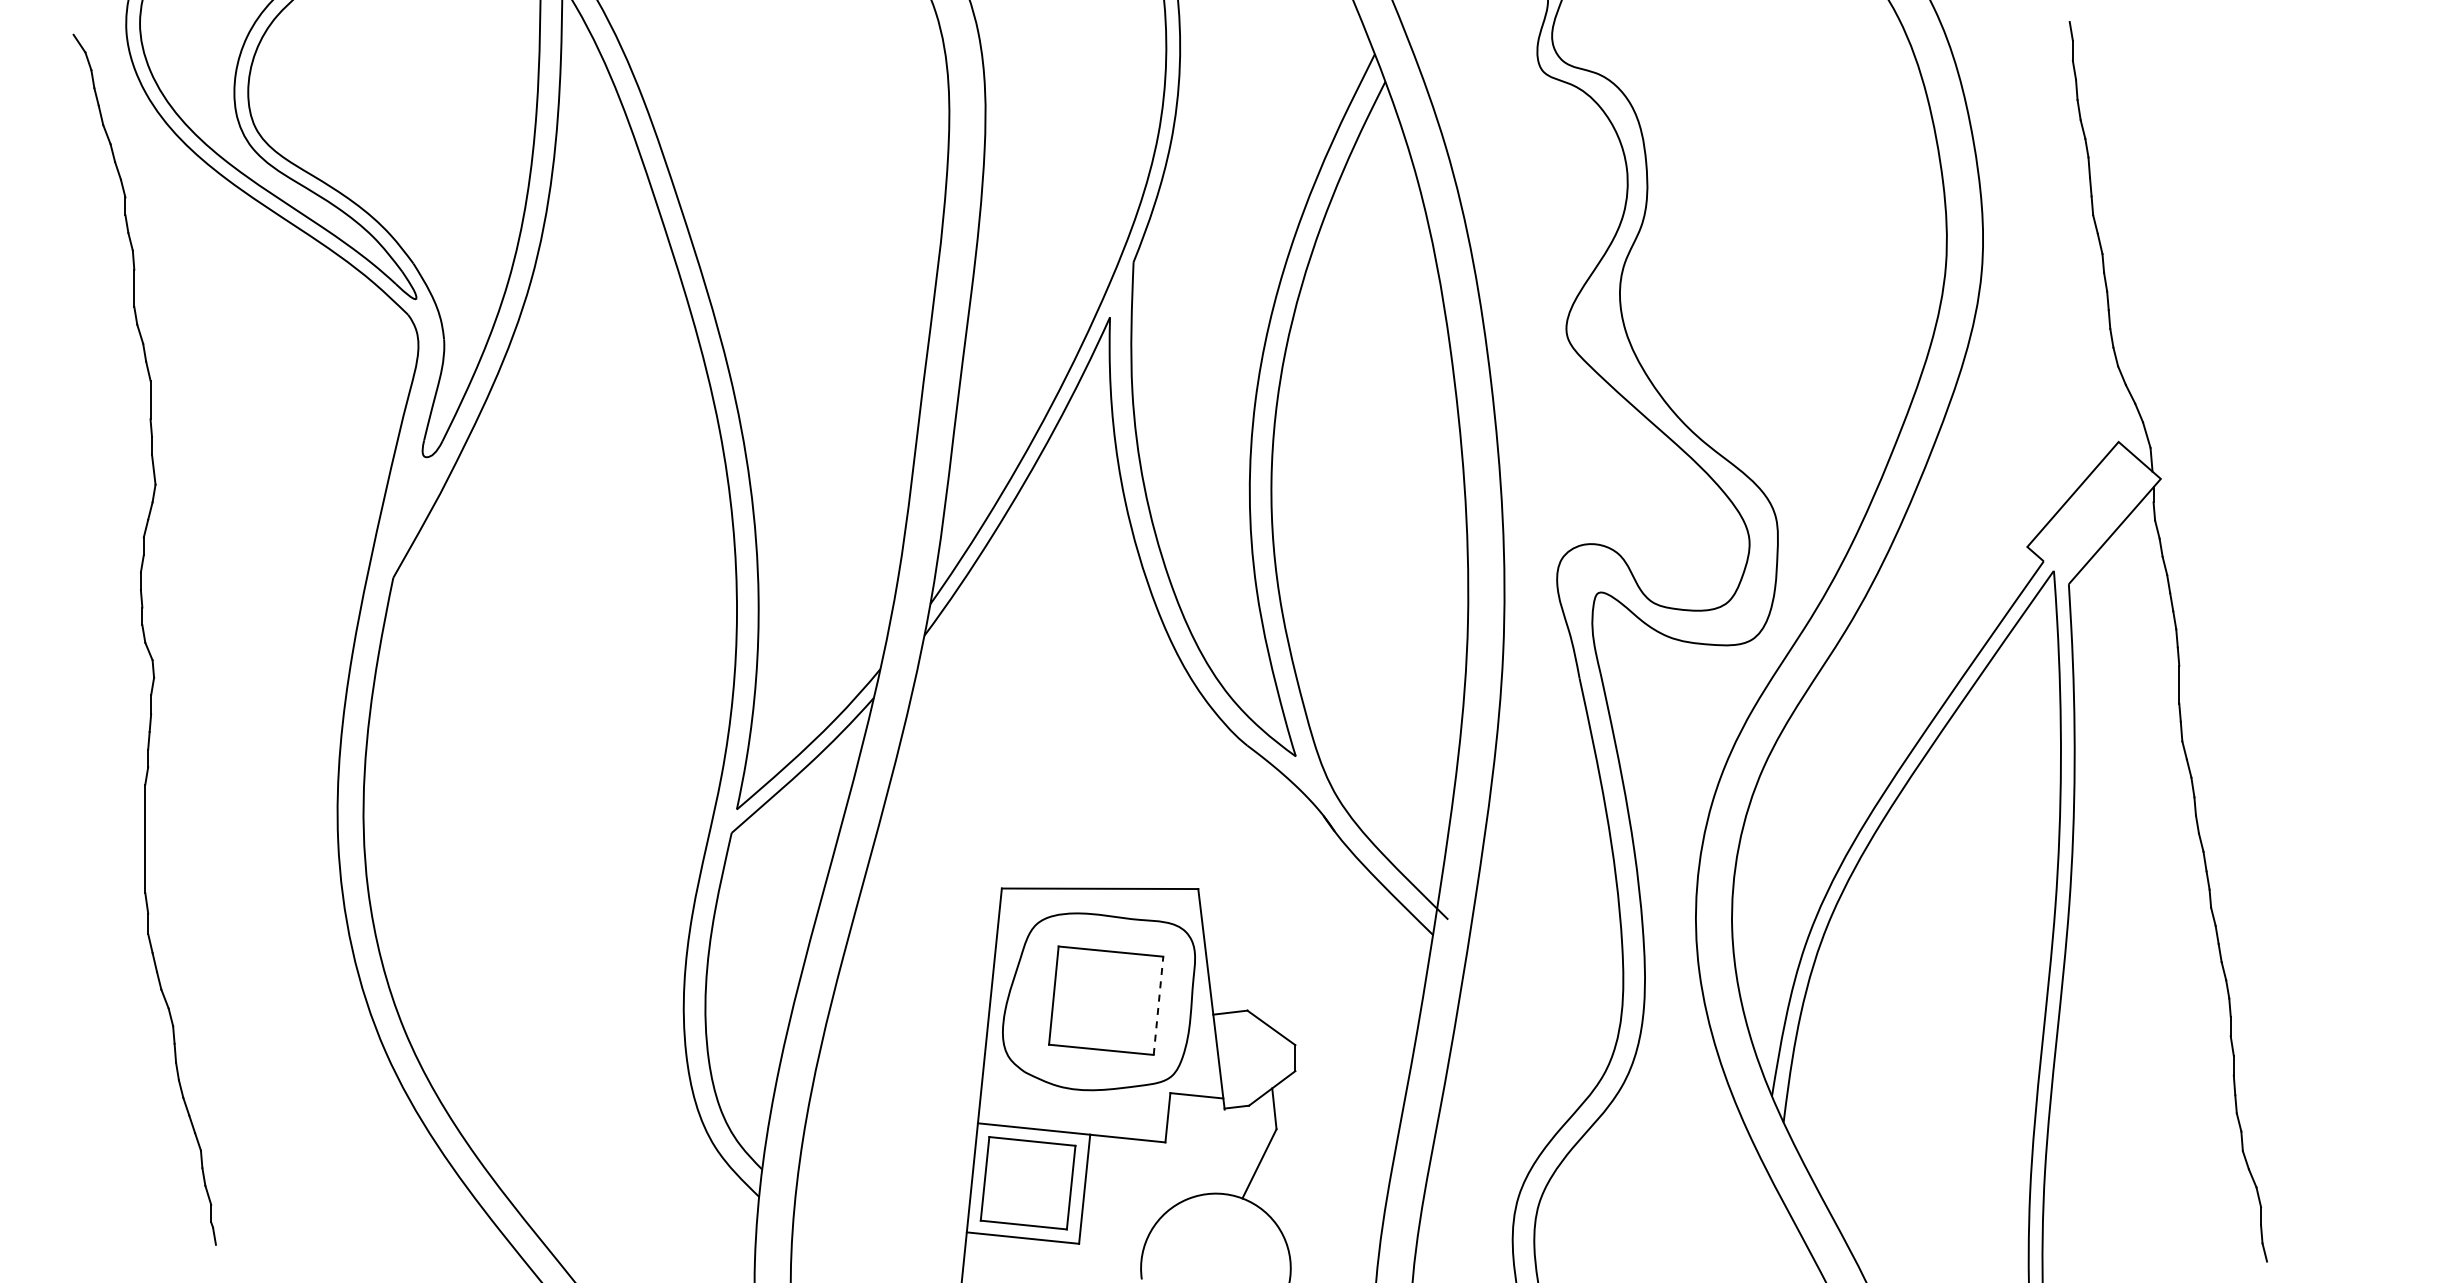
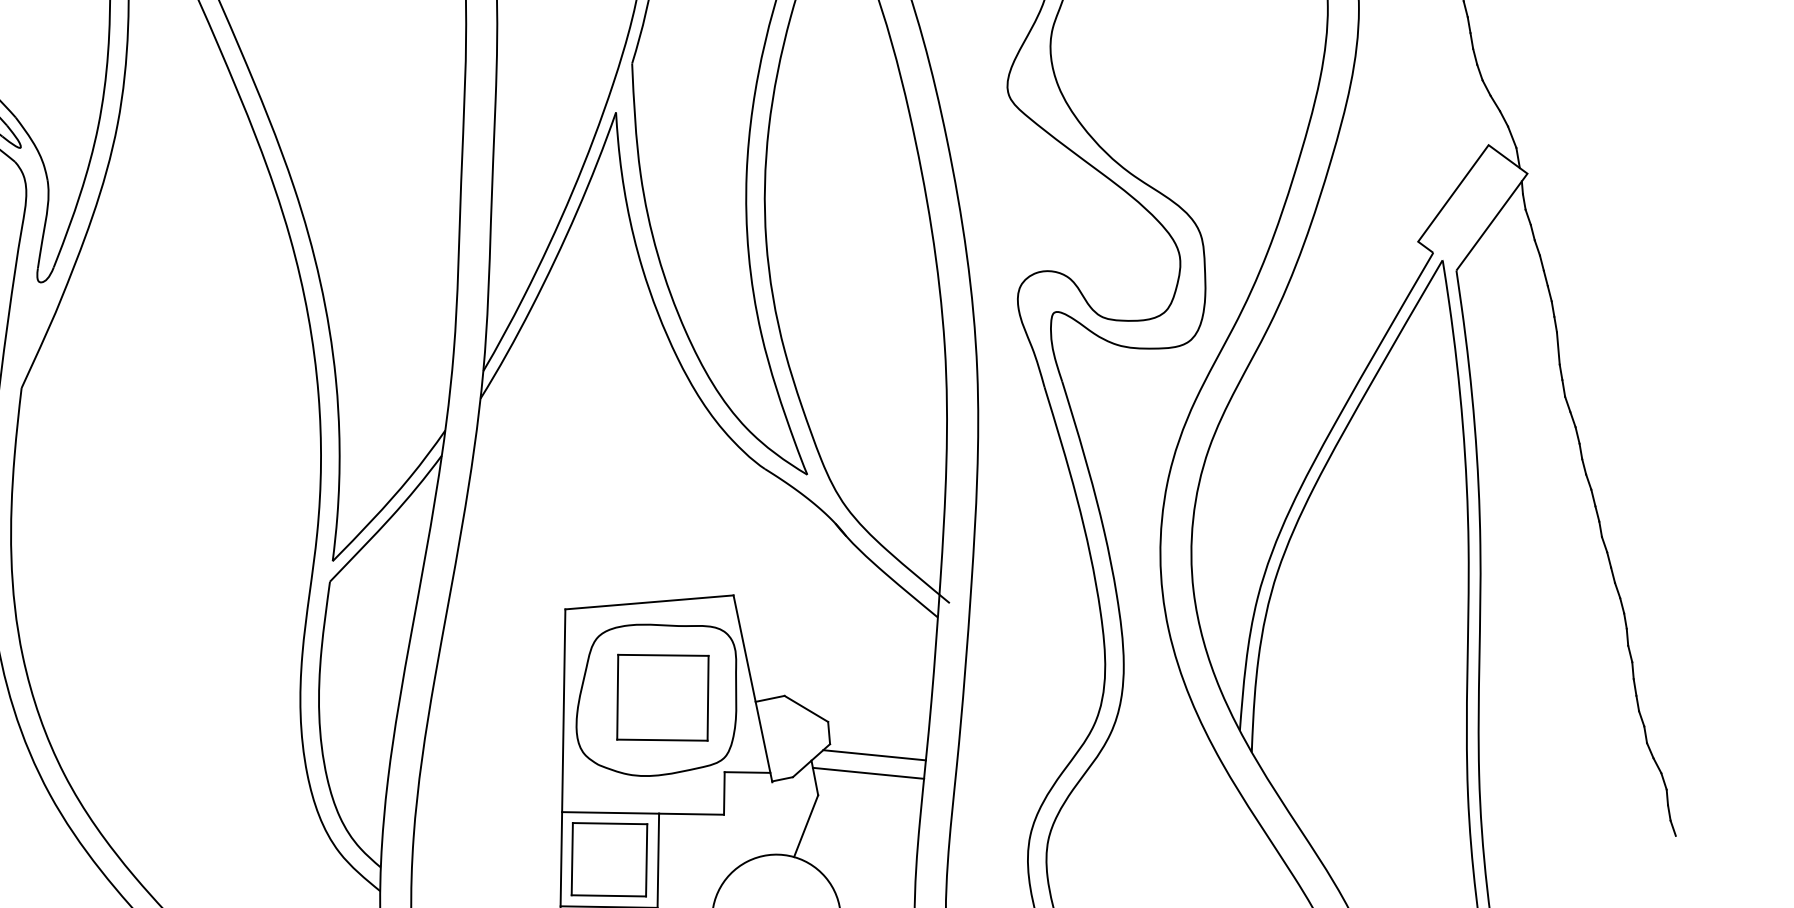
line: (1158, 1005) -> (708, 698), dashed -> solid
line: (1345, 1088) -> (874, 755), added
line: (1337, 1108) -> (868, 773), added

